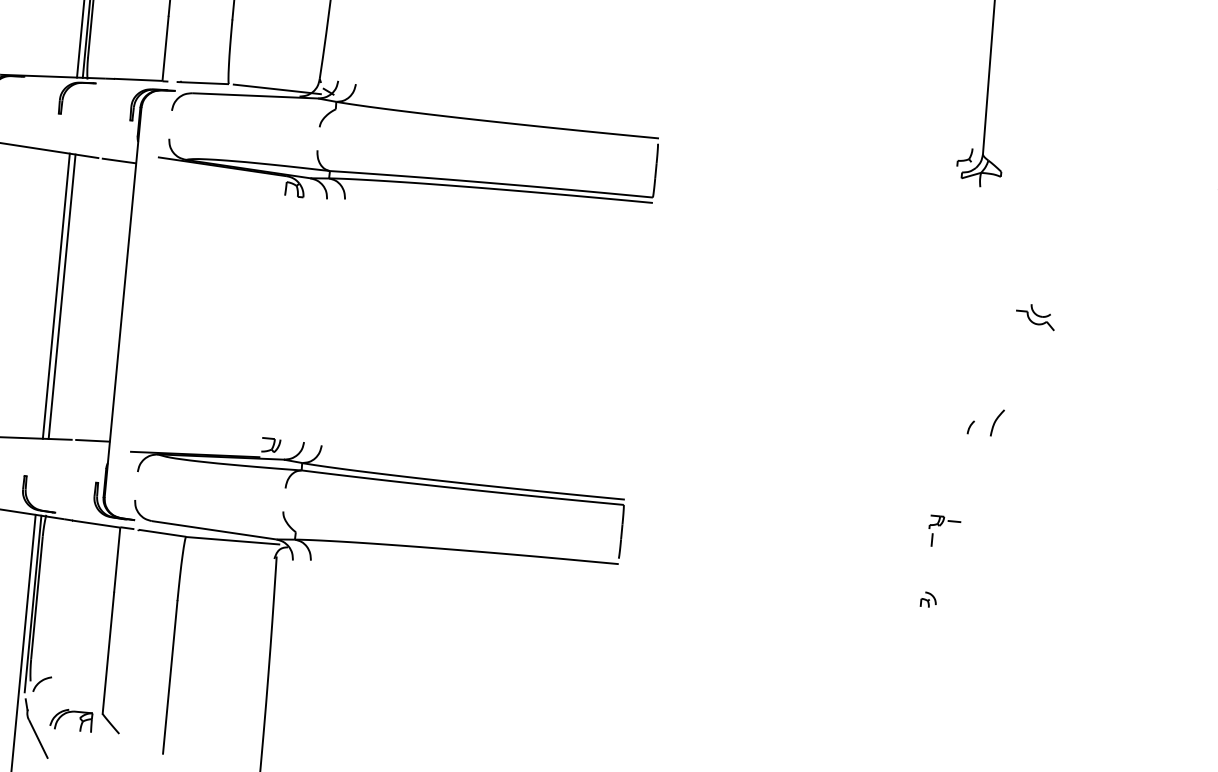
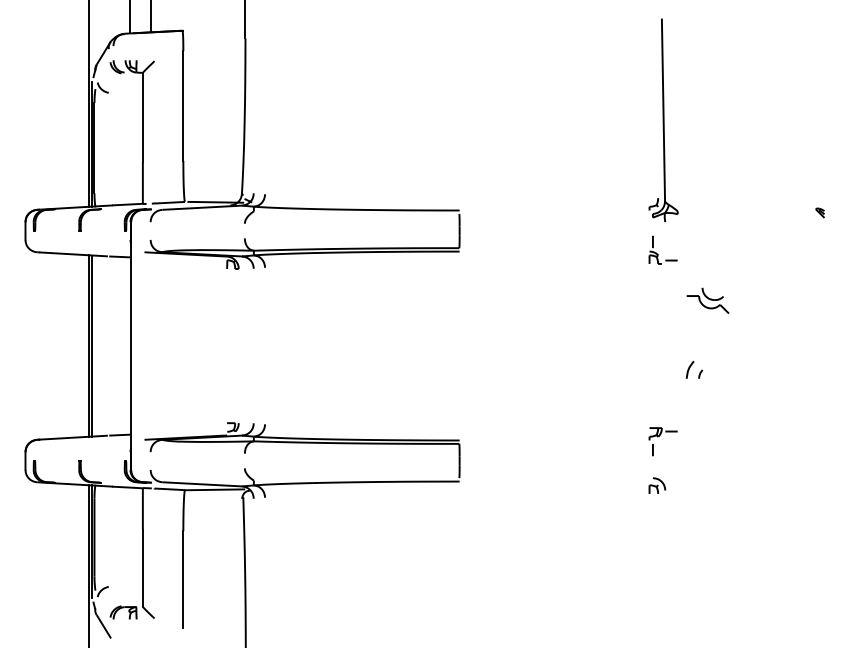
part: (963, 235) -> (657, 253), added
part: (1034, 316) -> (707, 300), size x1.67
arc: (970, 426) -> (700, 373), moved
part: (943, 531) -> (662, 441), size x1.43
part: (928, 599) -> (657, 485), size x1.67

